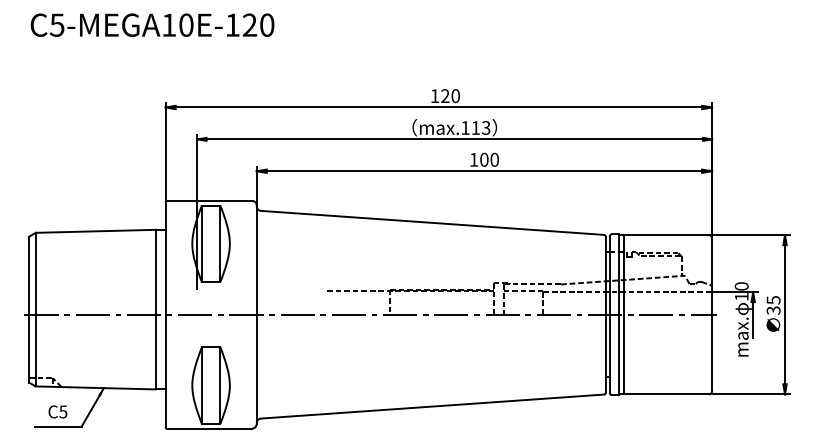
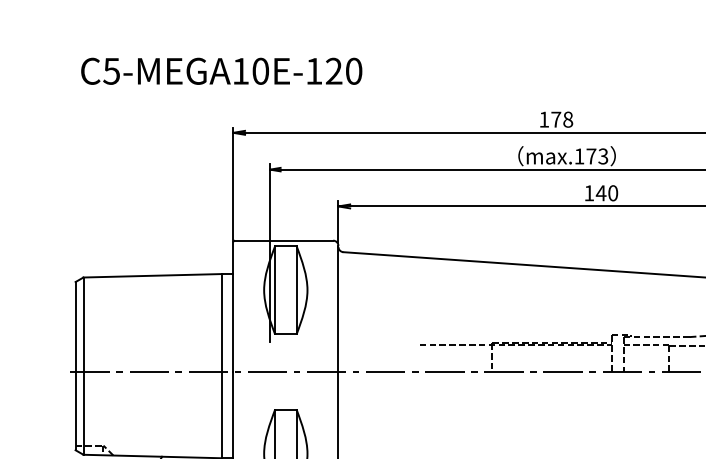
text: (152, 24) -> (221, 70), moved
text: (450, 95) -> (562, 118), 120 -> 178
text: (475, 127) -> (590, 155), max.113 -> max.173
text: (483, 159) -> (600, 192), 100 -> 140

